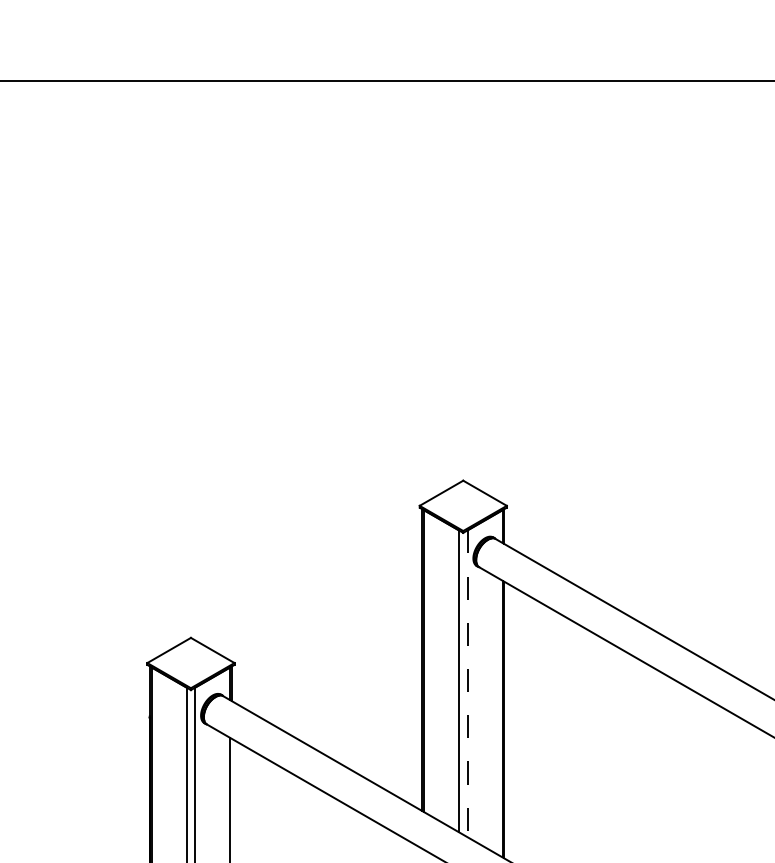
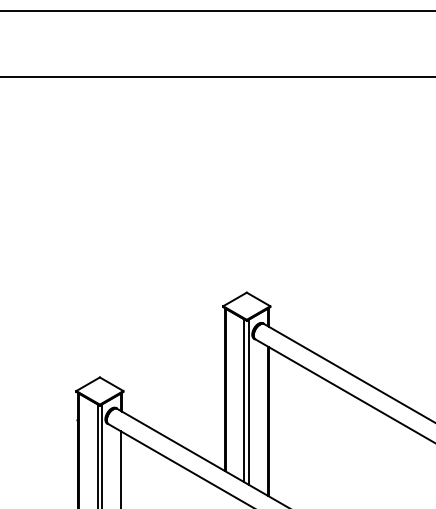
line: (468, 684) -> (249, 402), dashed -> solid

